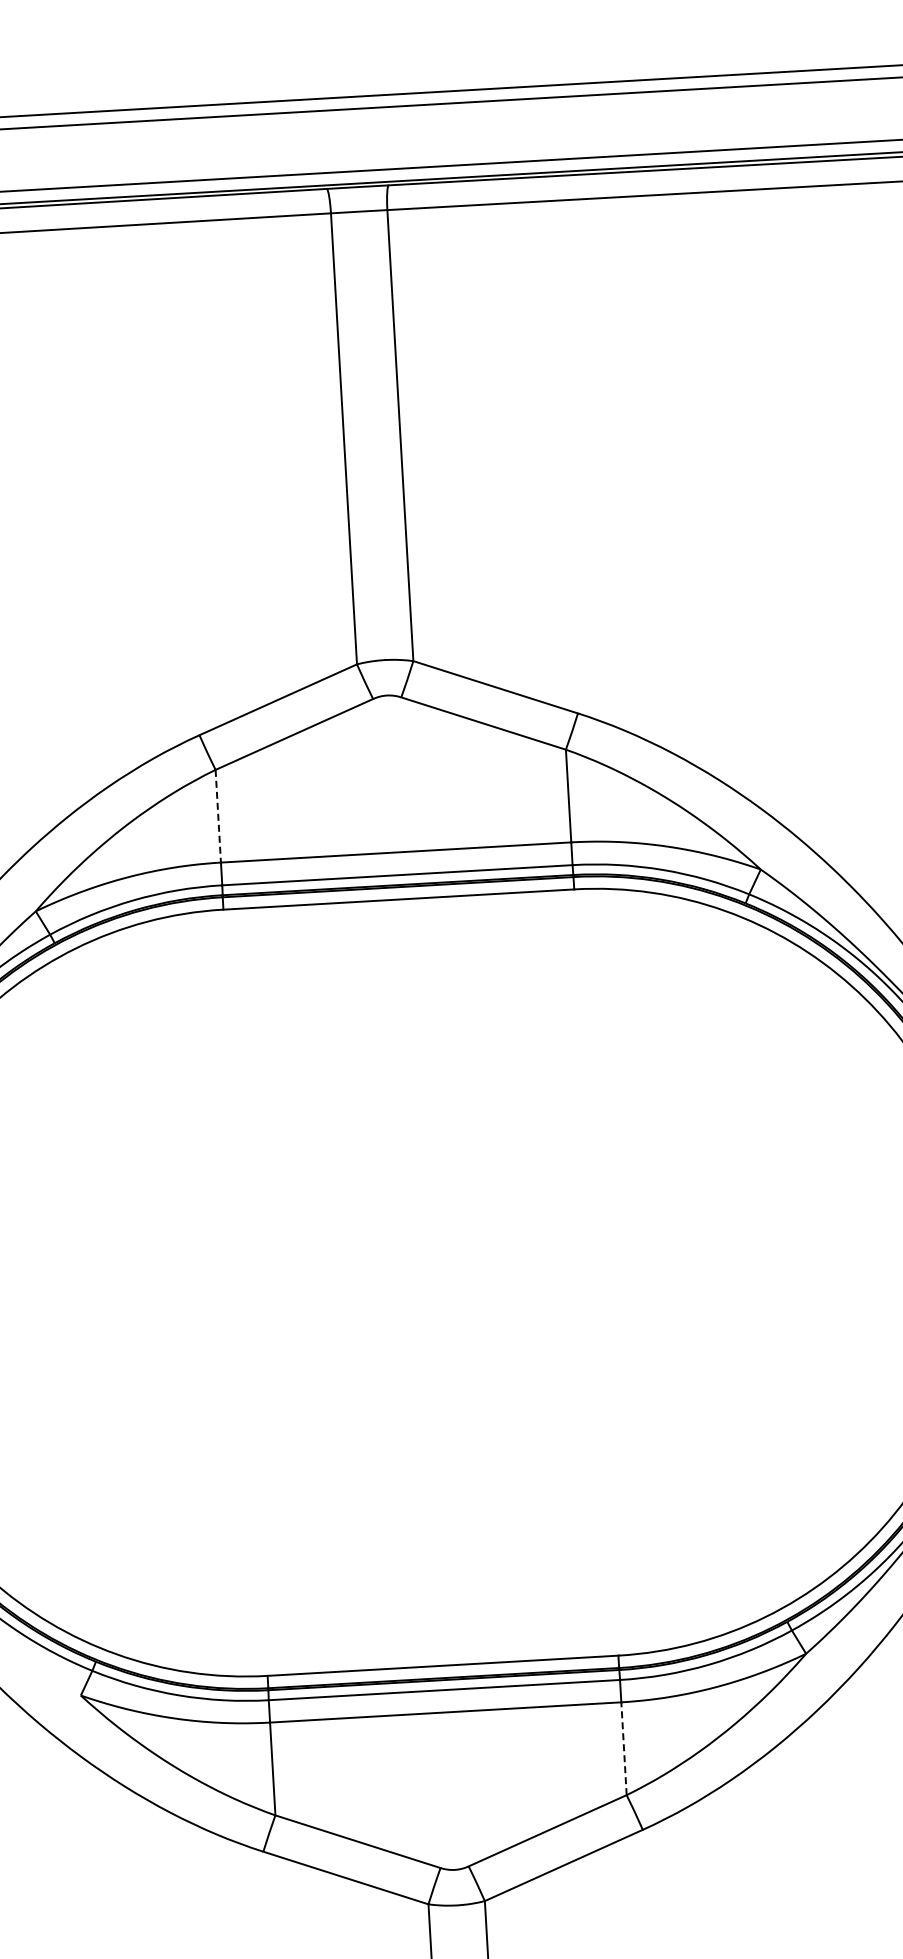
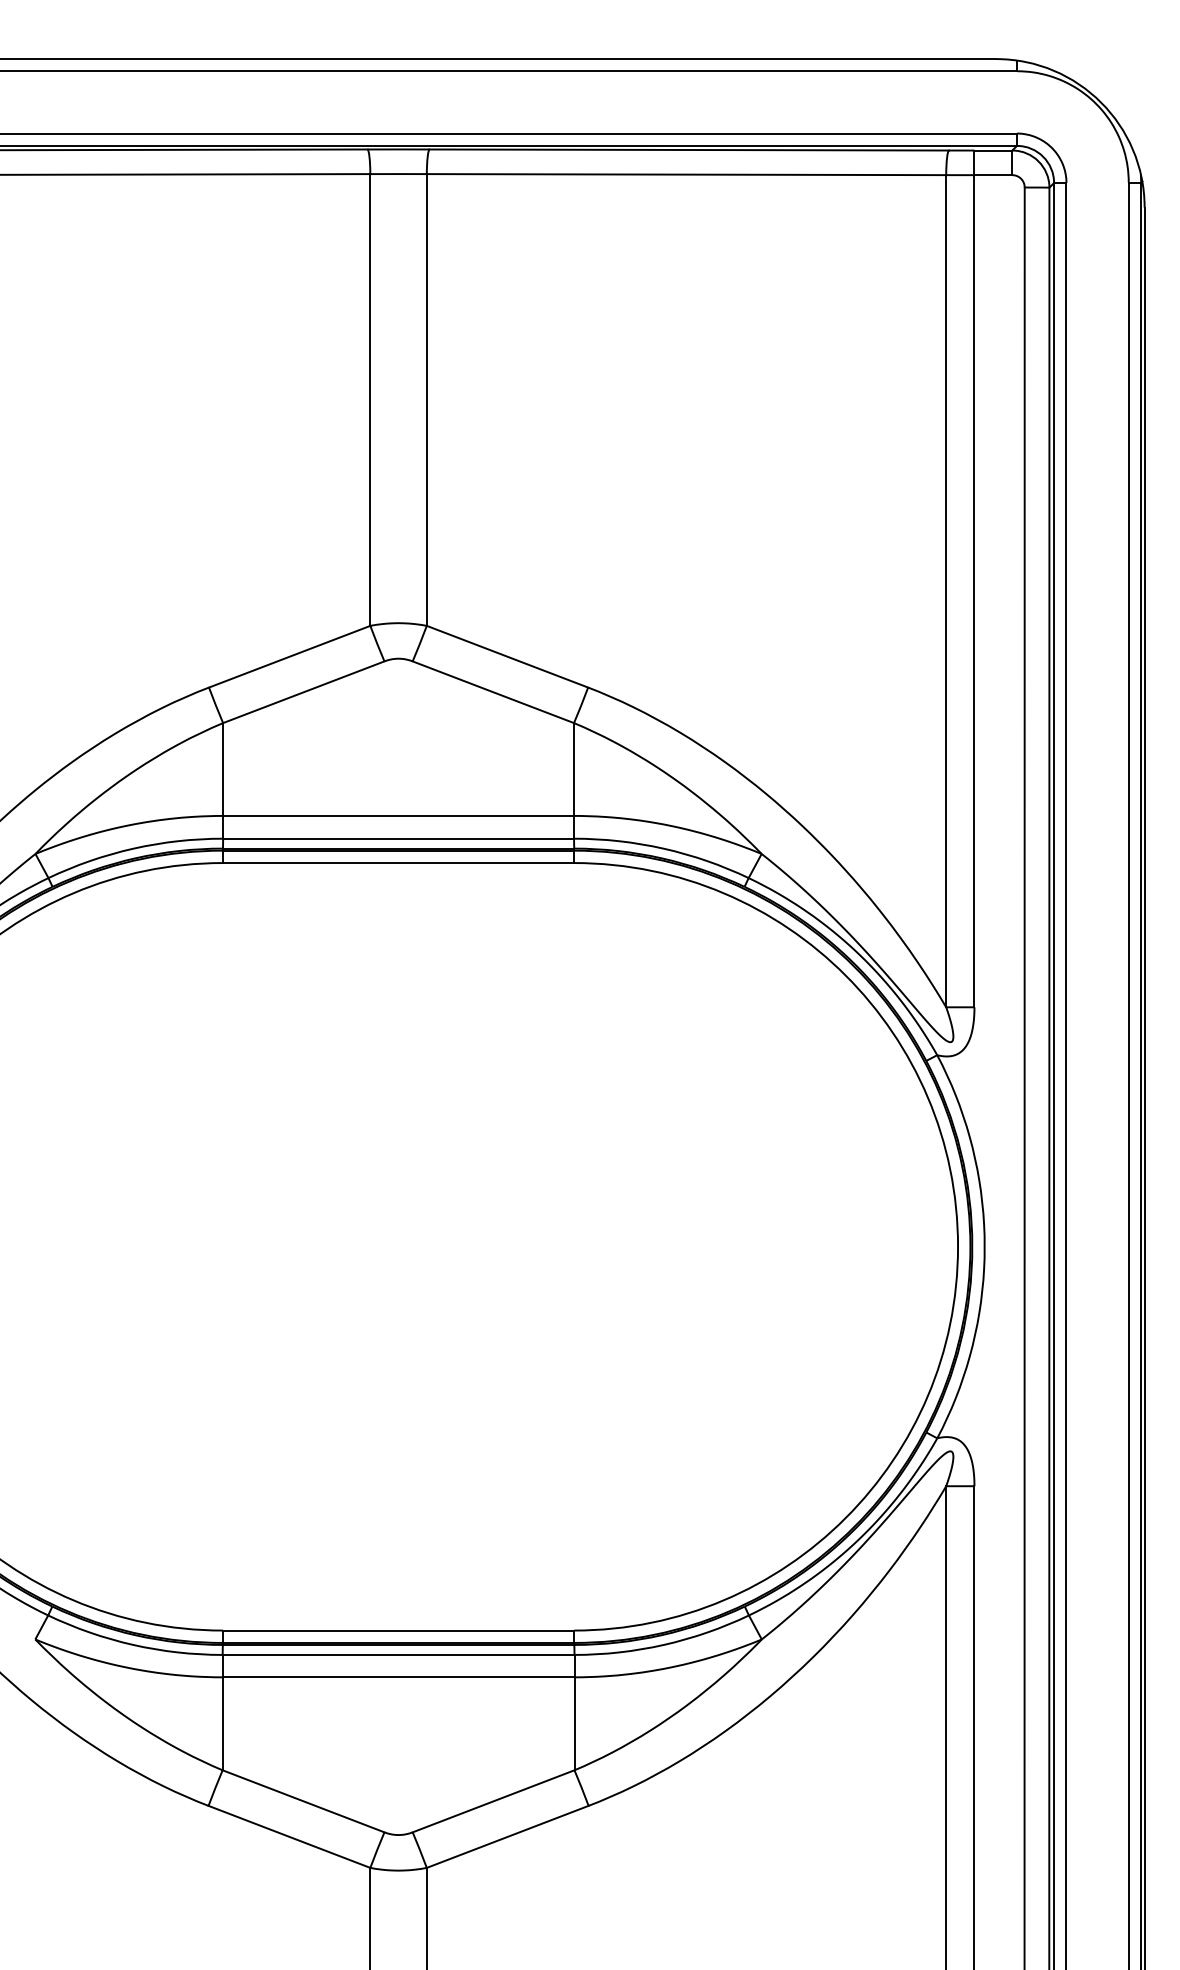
line: (218, 817) -> (223, 770), dashed -> solid
line: (623, 1748) -> (574, 1723), dashed -> solid

